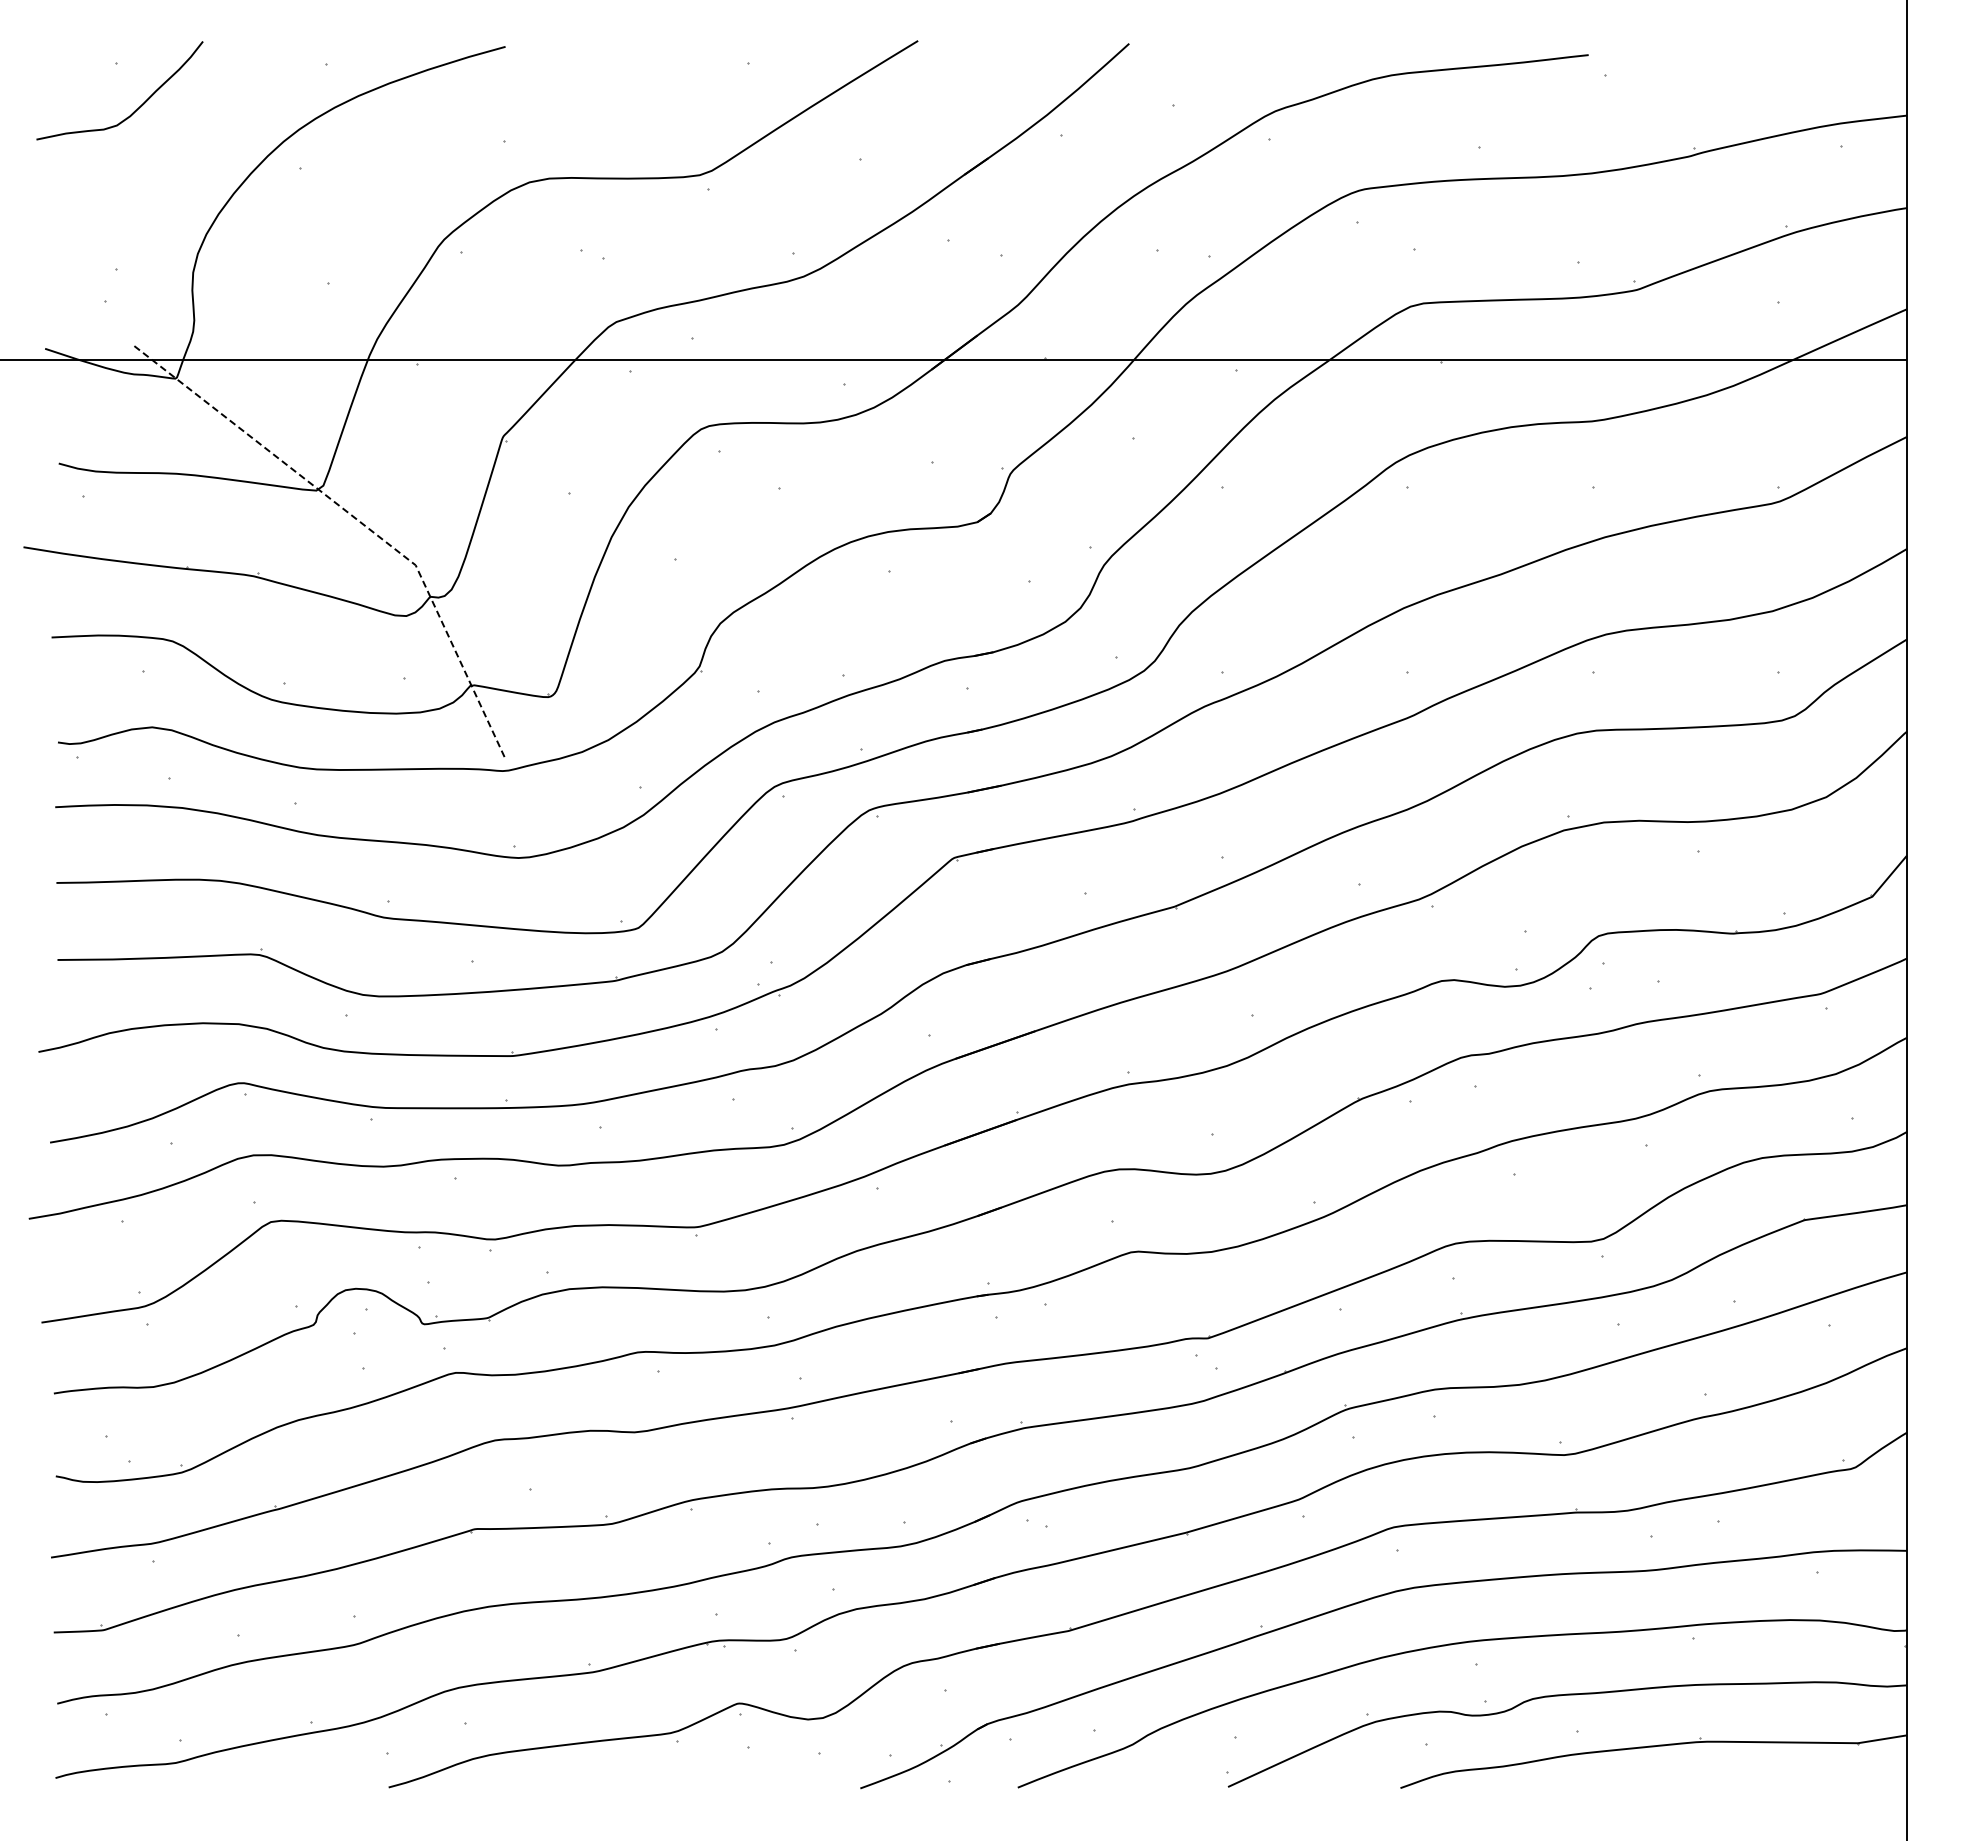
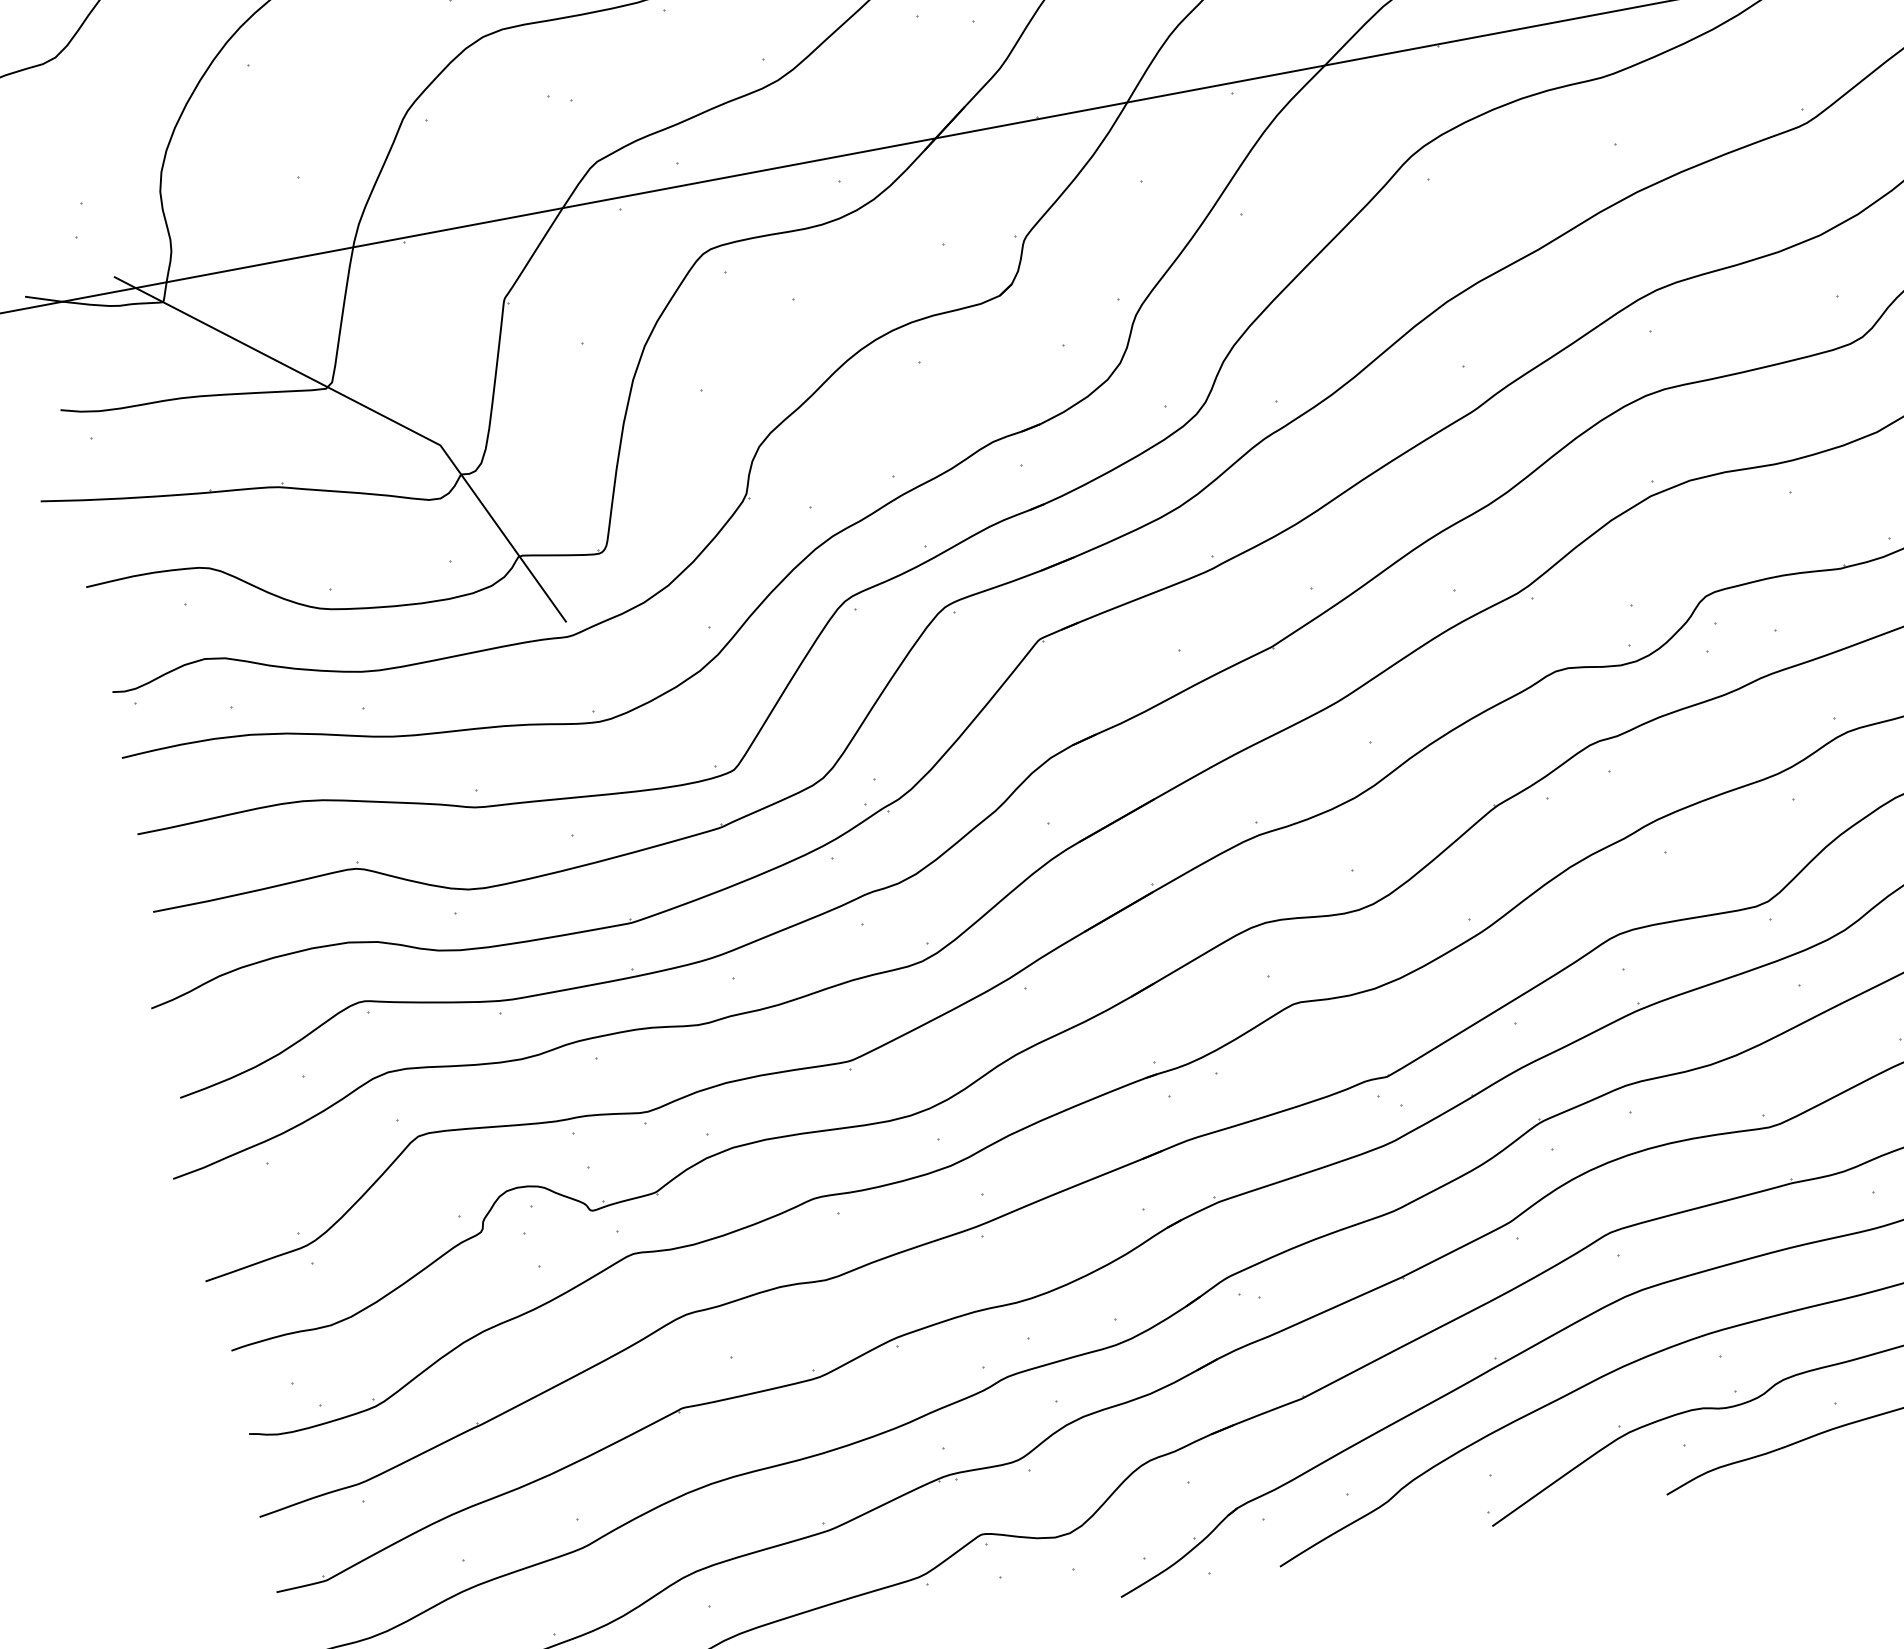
line: (358, 520) -> (374, 411), dashed -> solid

